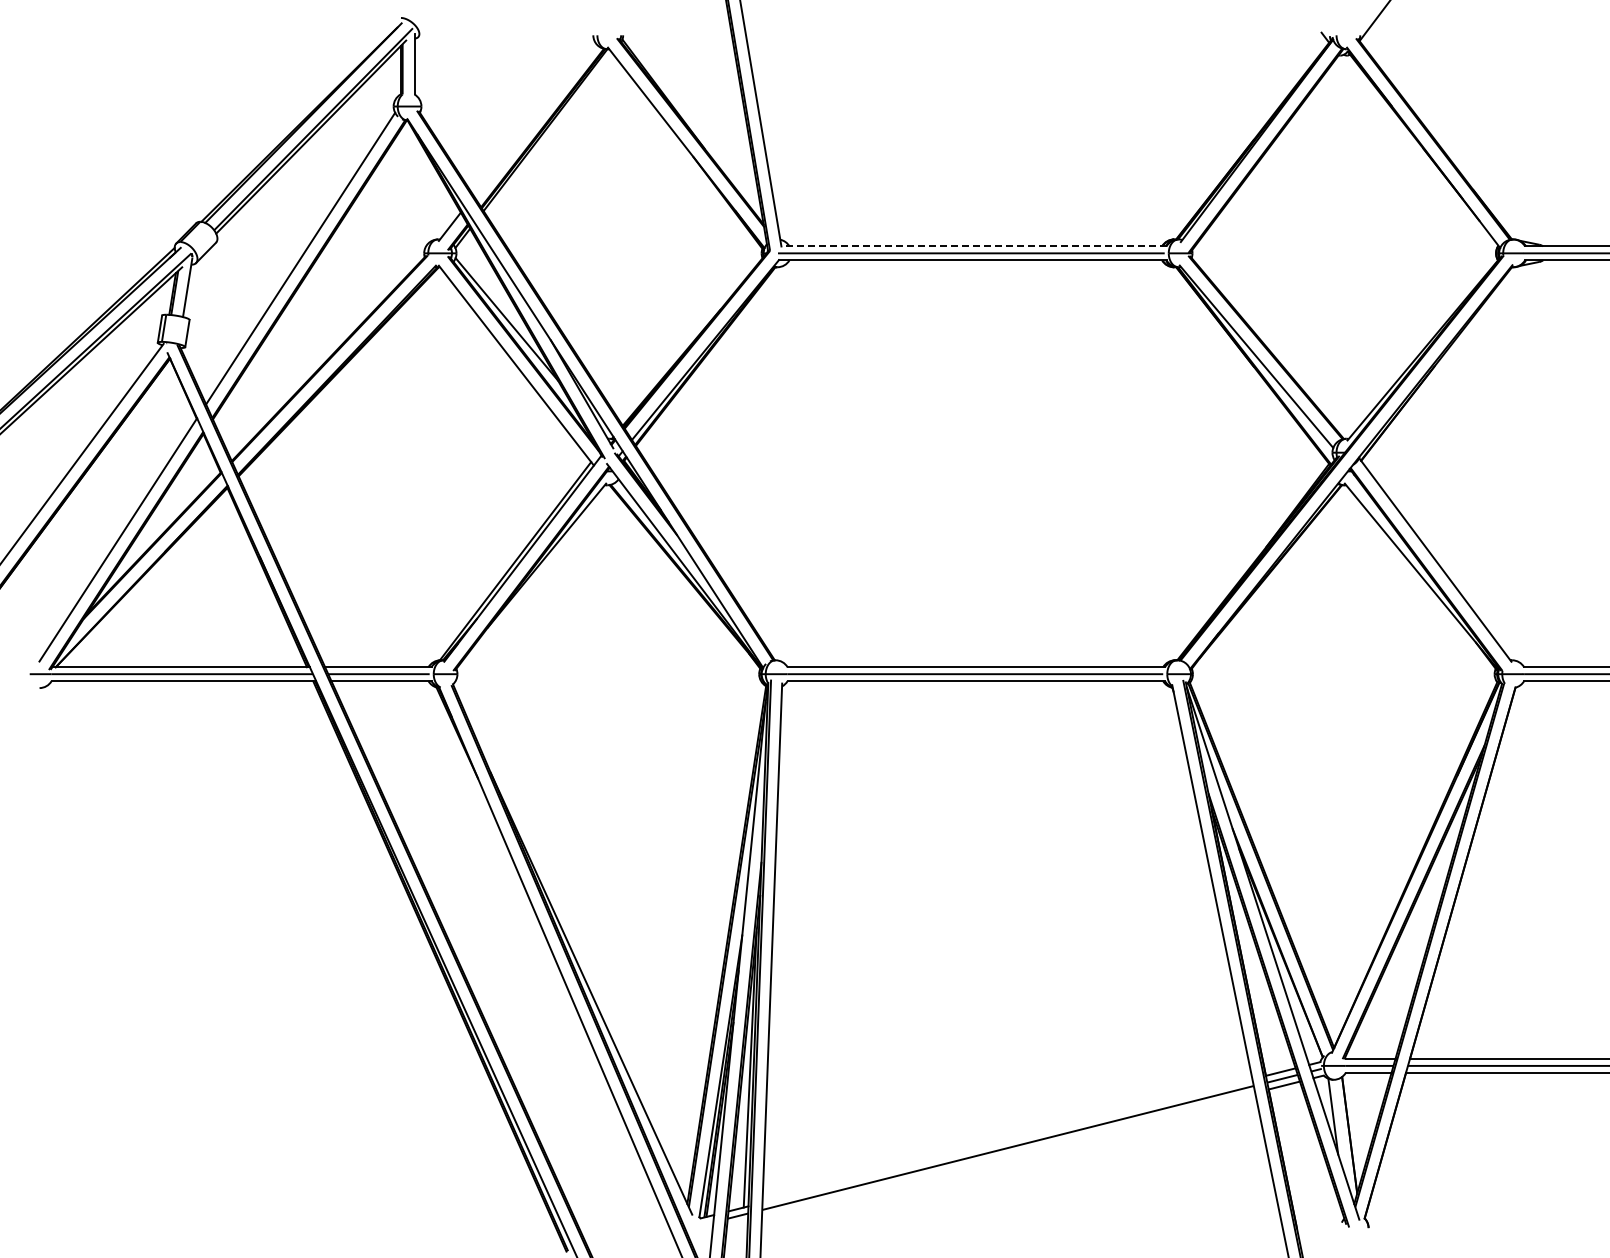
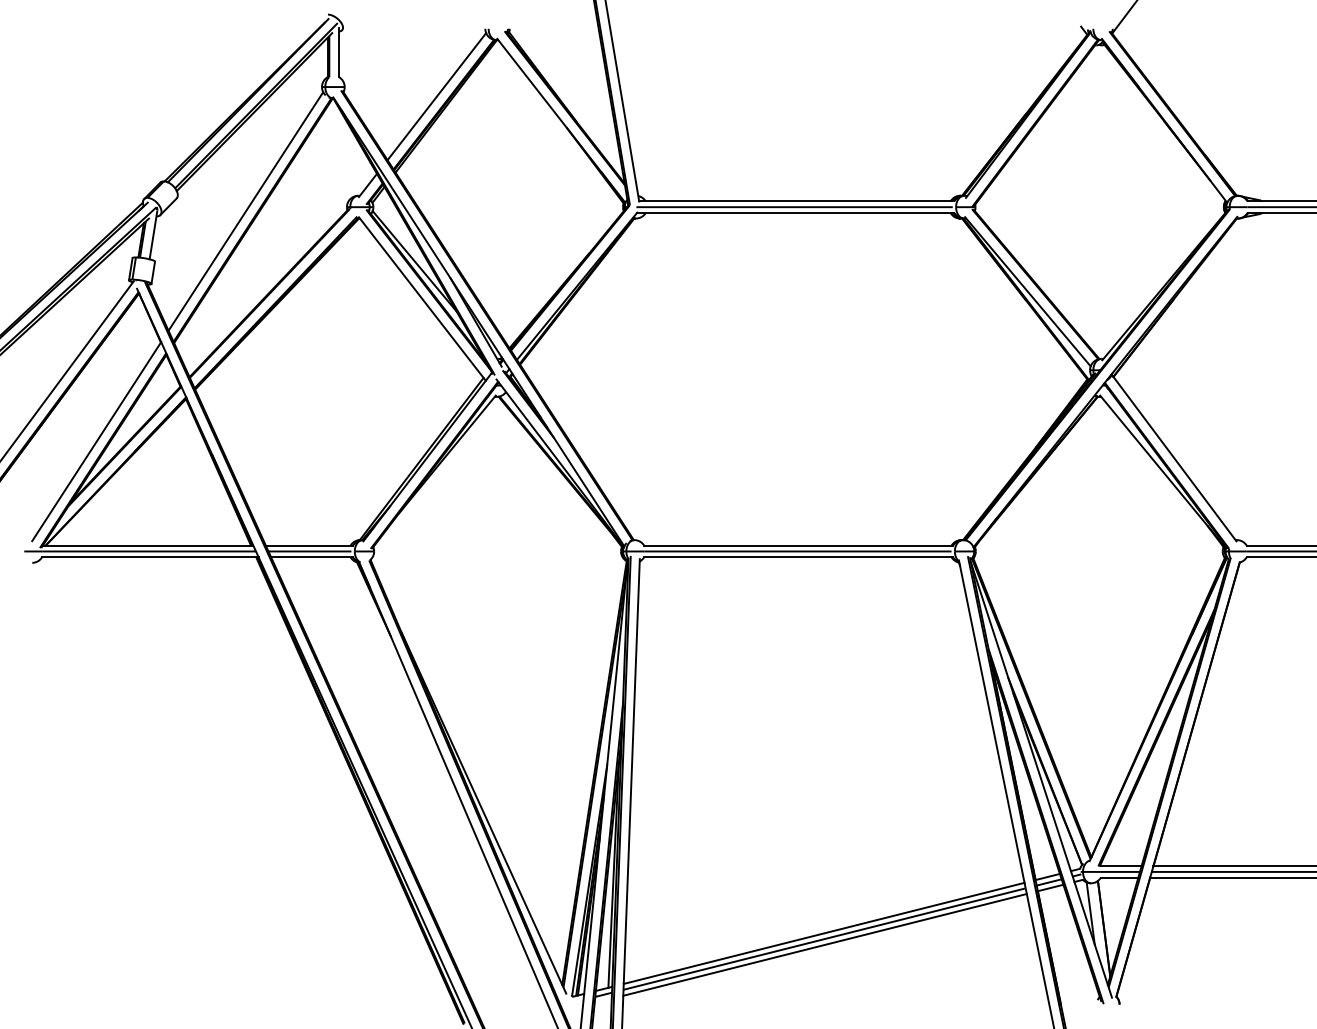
line: (533, 117) -> (436, 96), added
line: (974, 246) -> (797, 201), dashed -> solid
line: (1007, 1140) -> (824, 932), added
line: (1008, 1154) -> (824, 944), added

